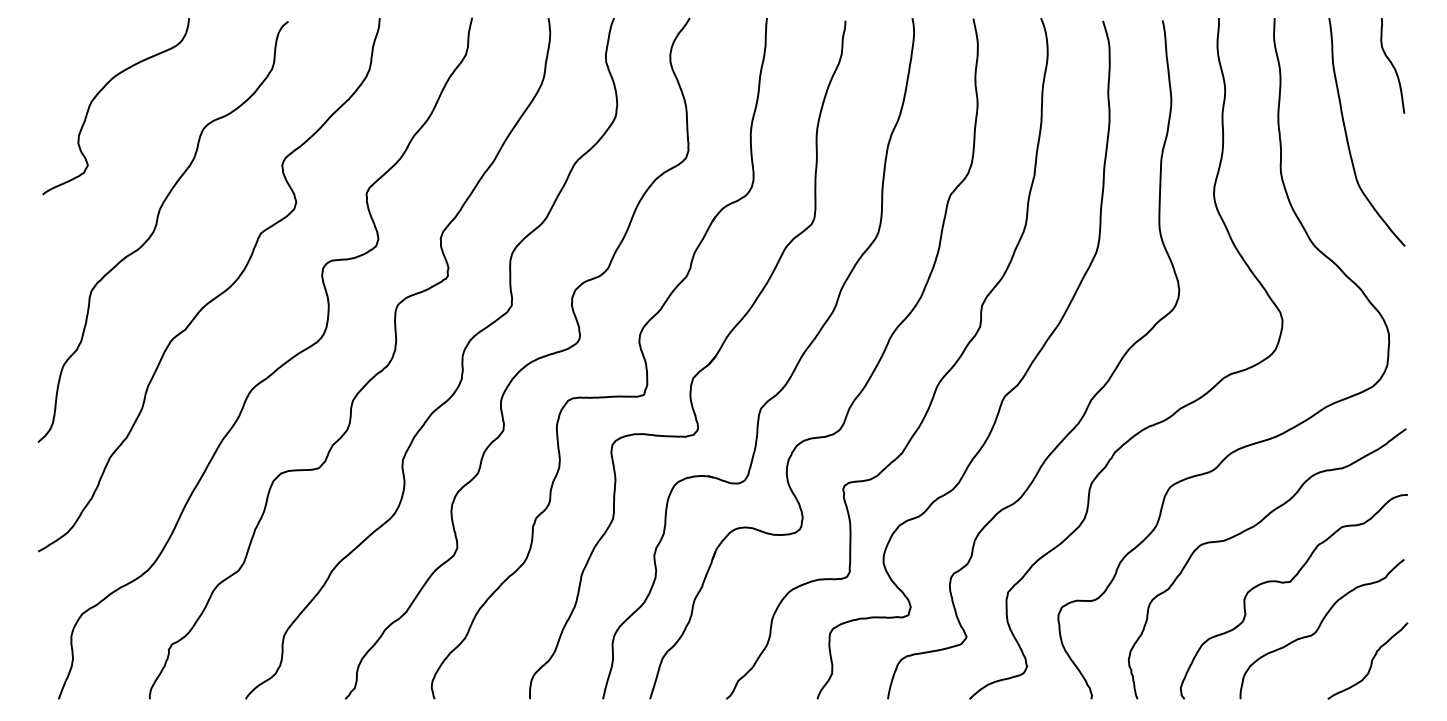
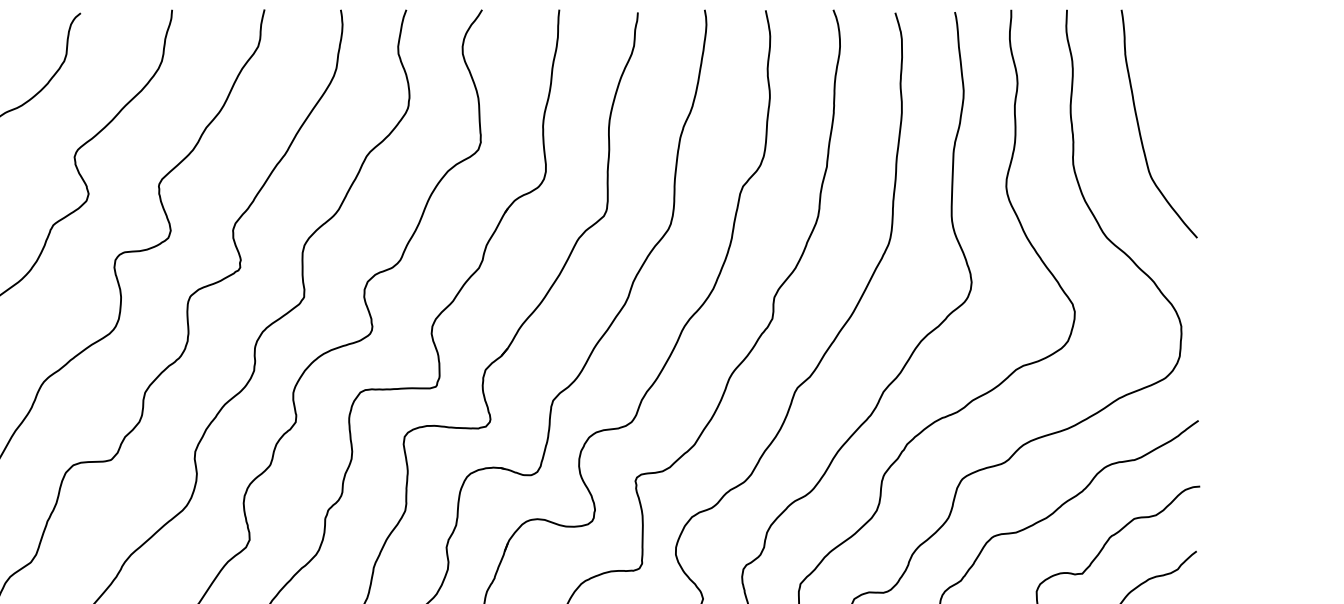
curve: (1392, 65) -> (1184, 57), removed

